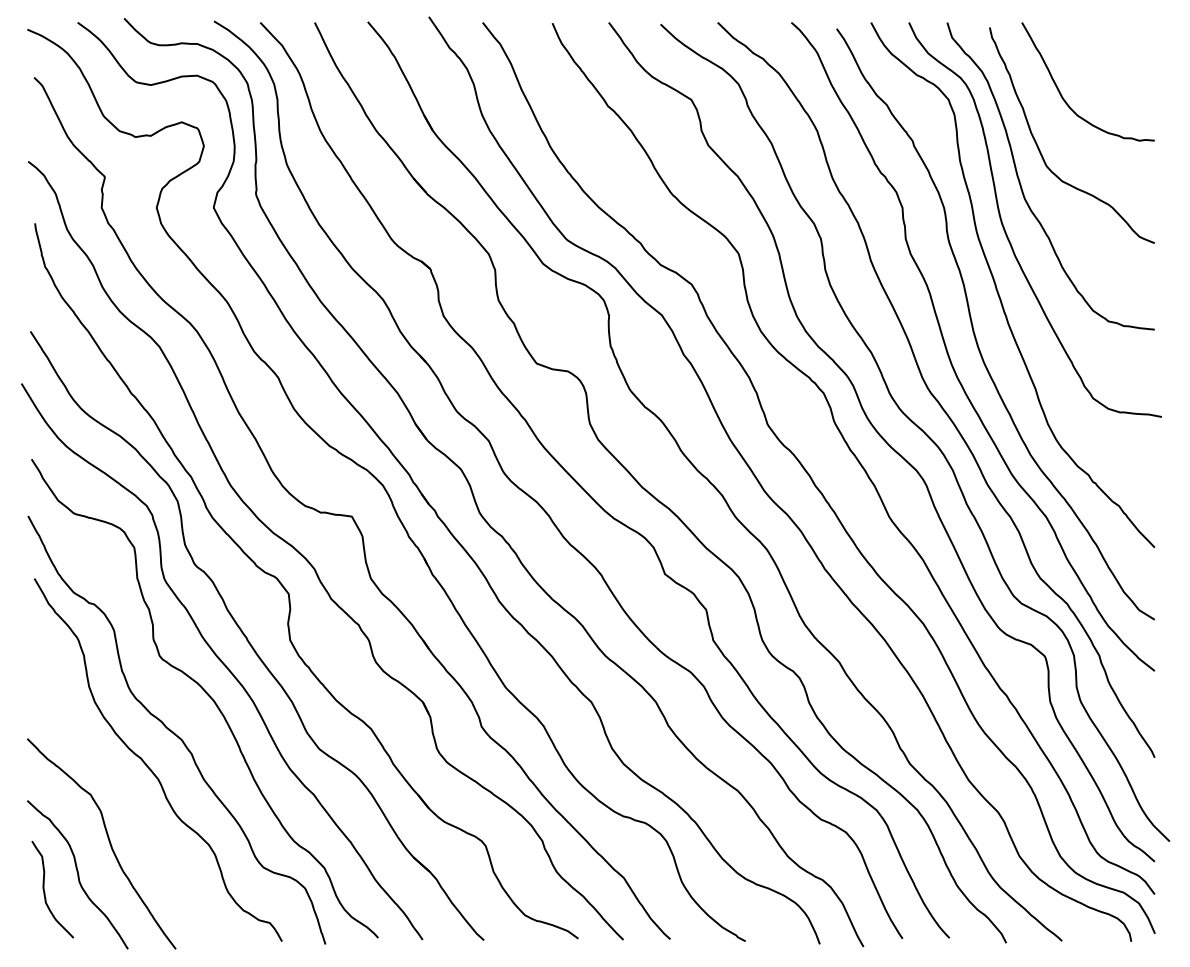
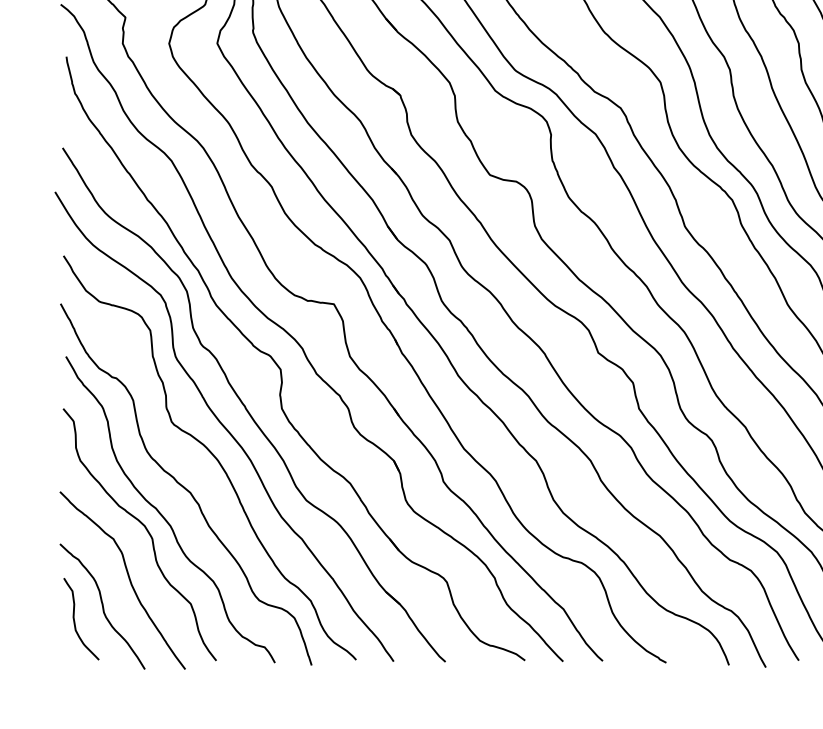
curve: (129, 784) -> (146, 530), added

